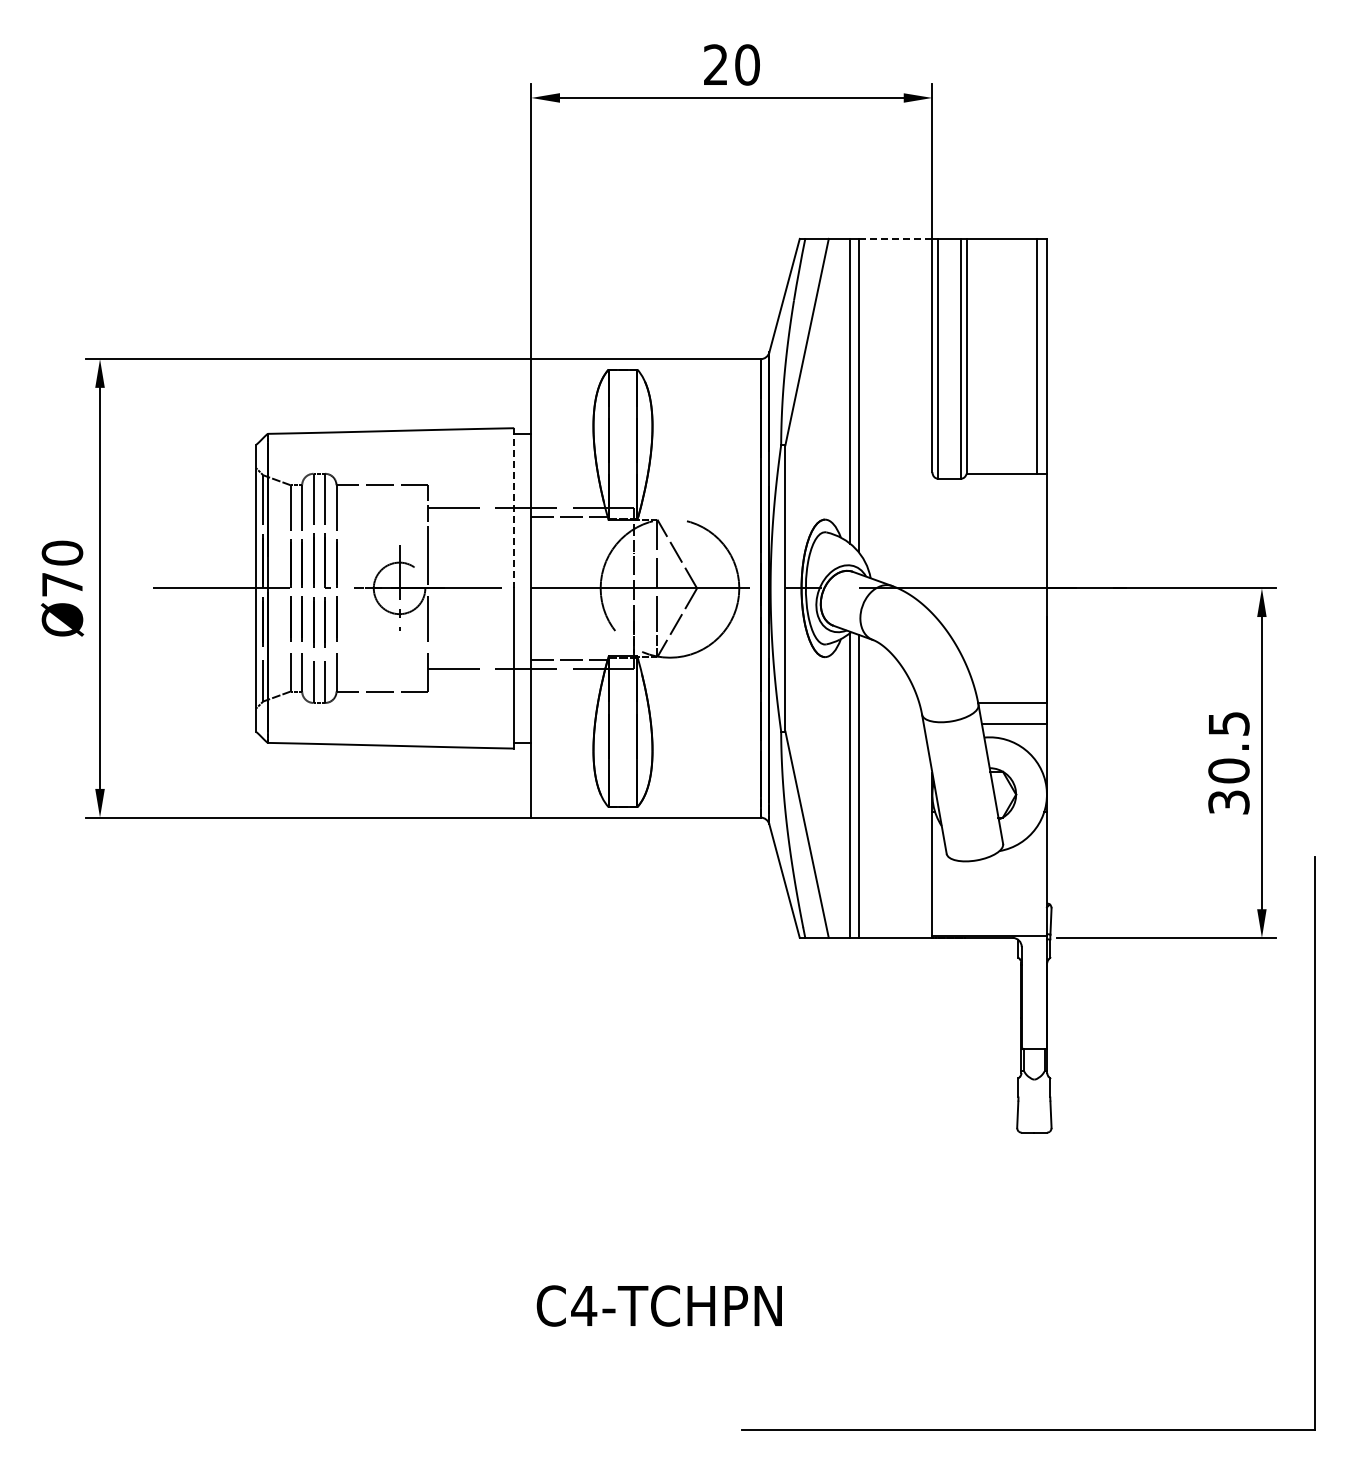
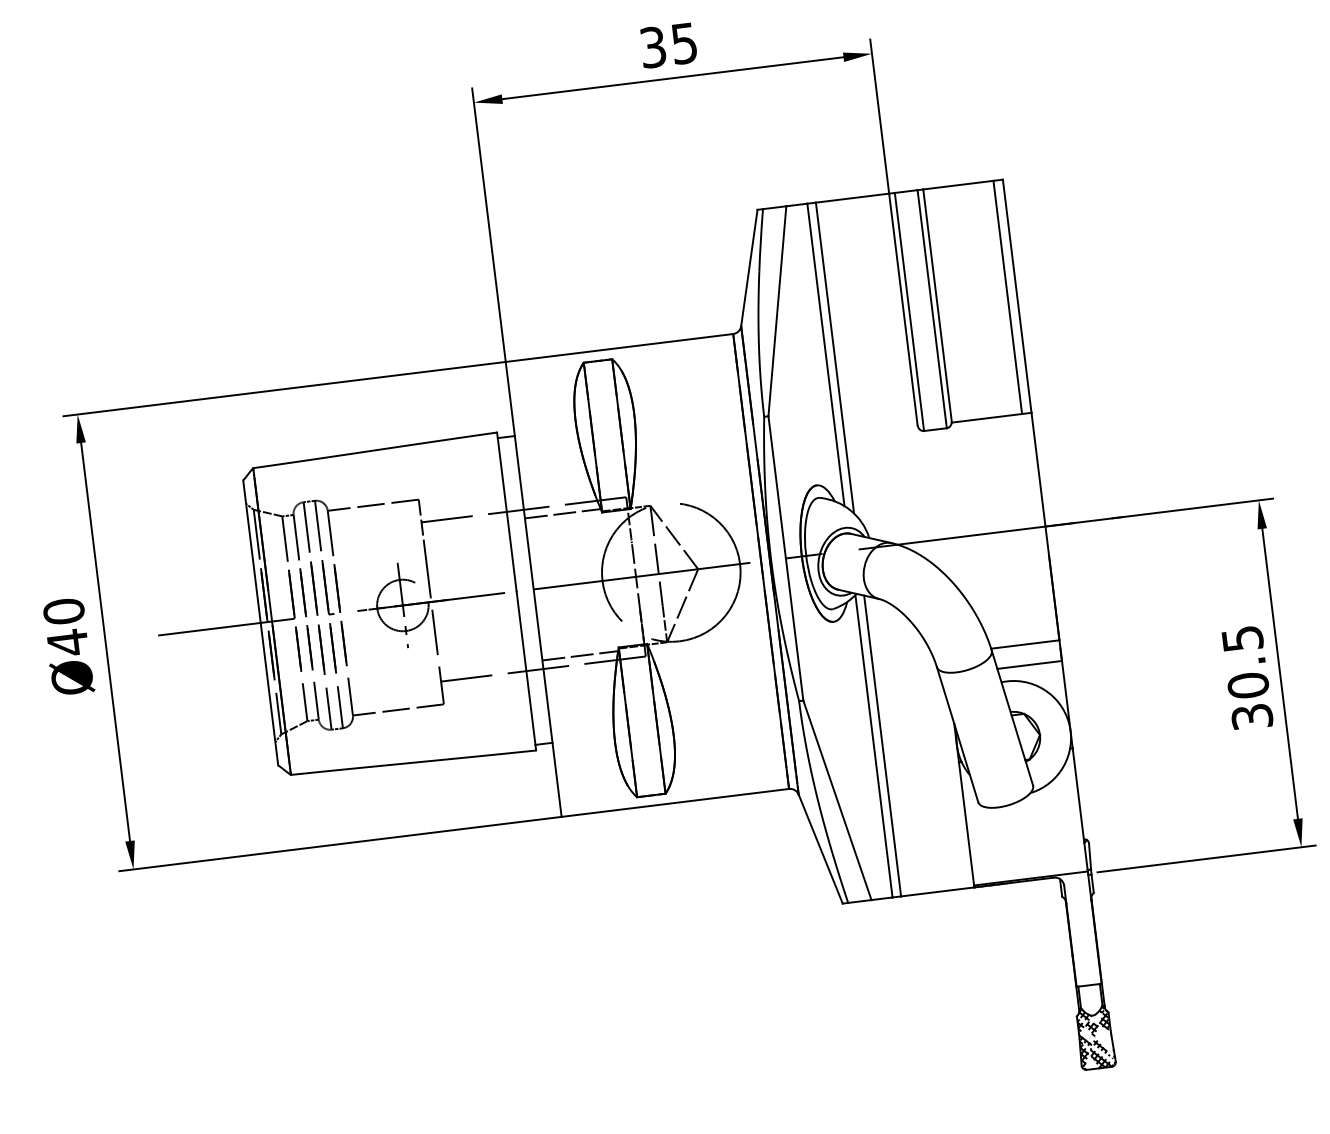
text: (731, 64) -> (668, 45), 20 -> 35
line: (895, 238) -> (852, 197), dashed -> solid
line: (514, 508) -> (507, 512), dashed -> solid
text: (62, 584) -> (67, 642), Ø70 -> Ø40
hatch: (1034, 1101) -> (1095, 1037), added

